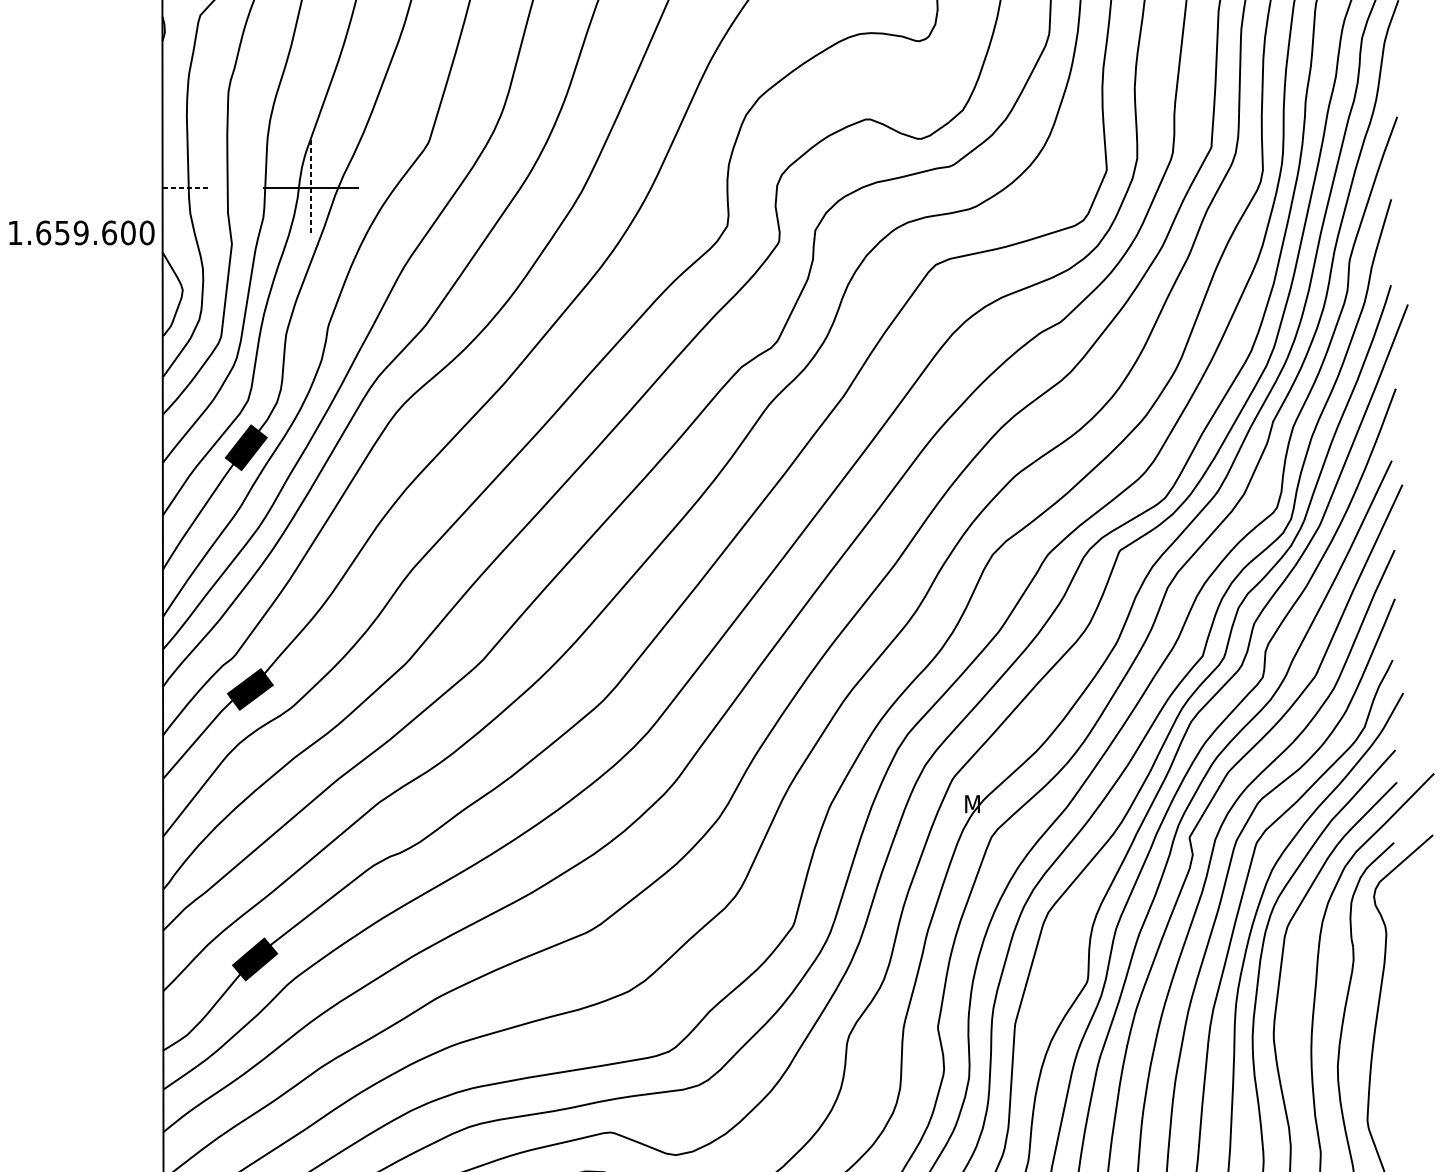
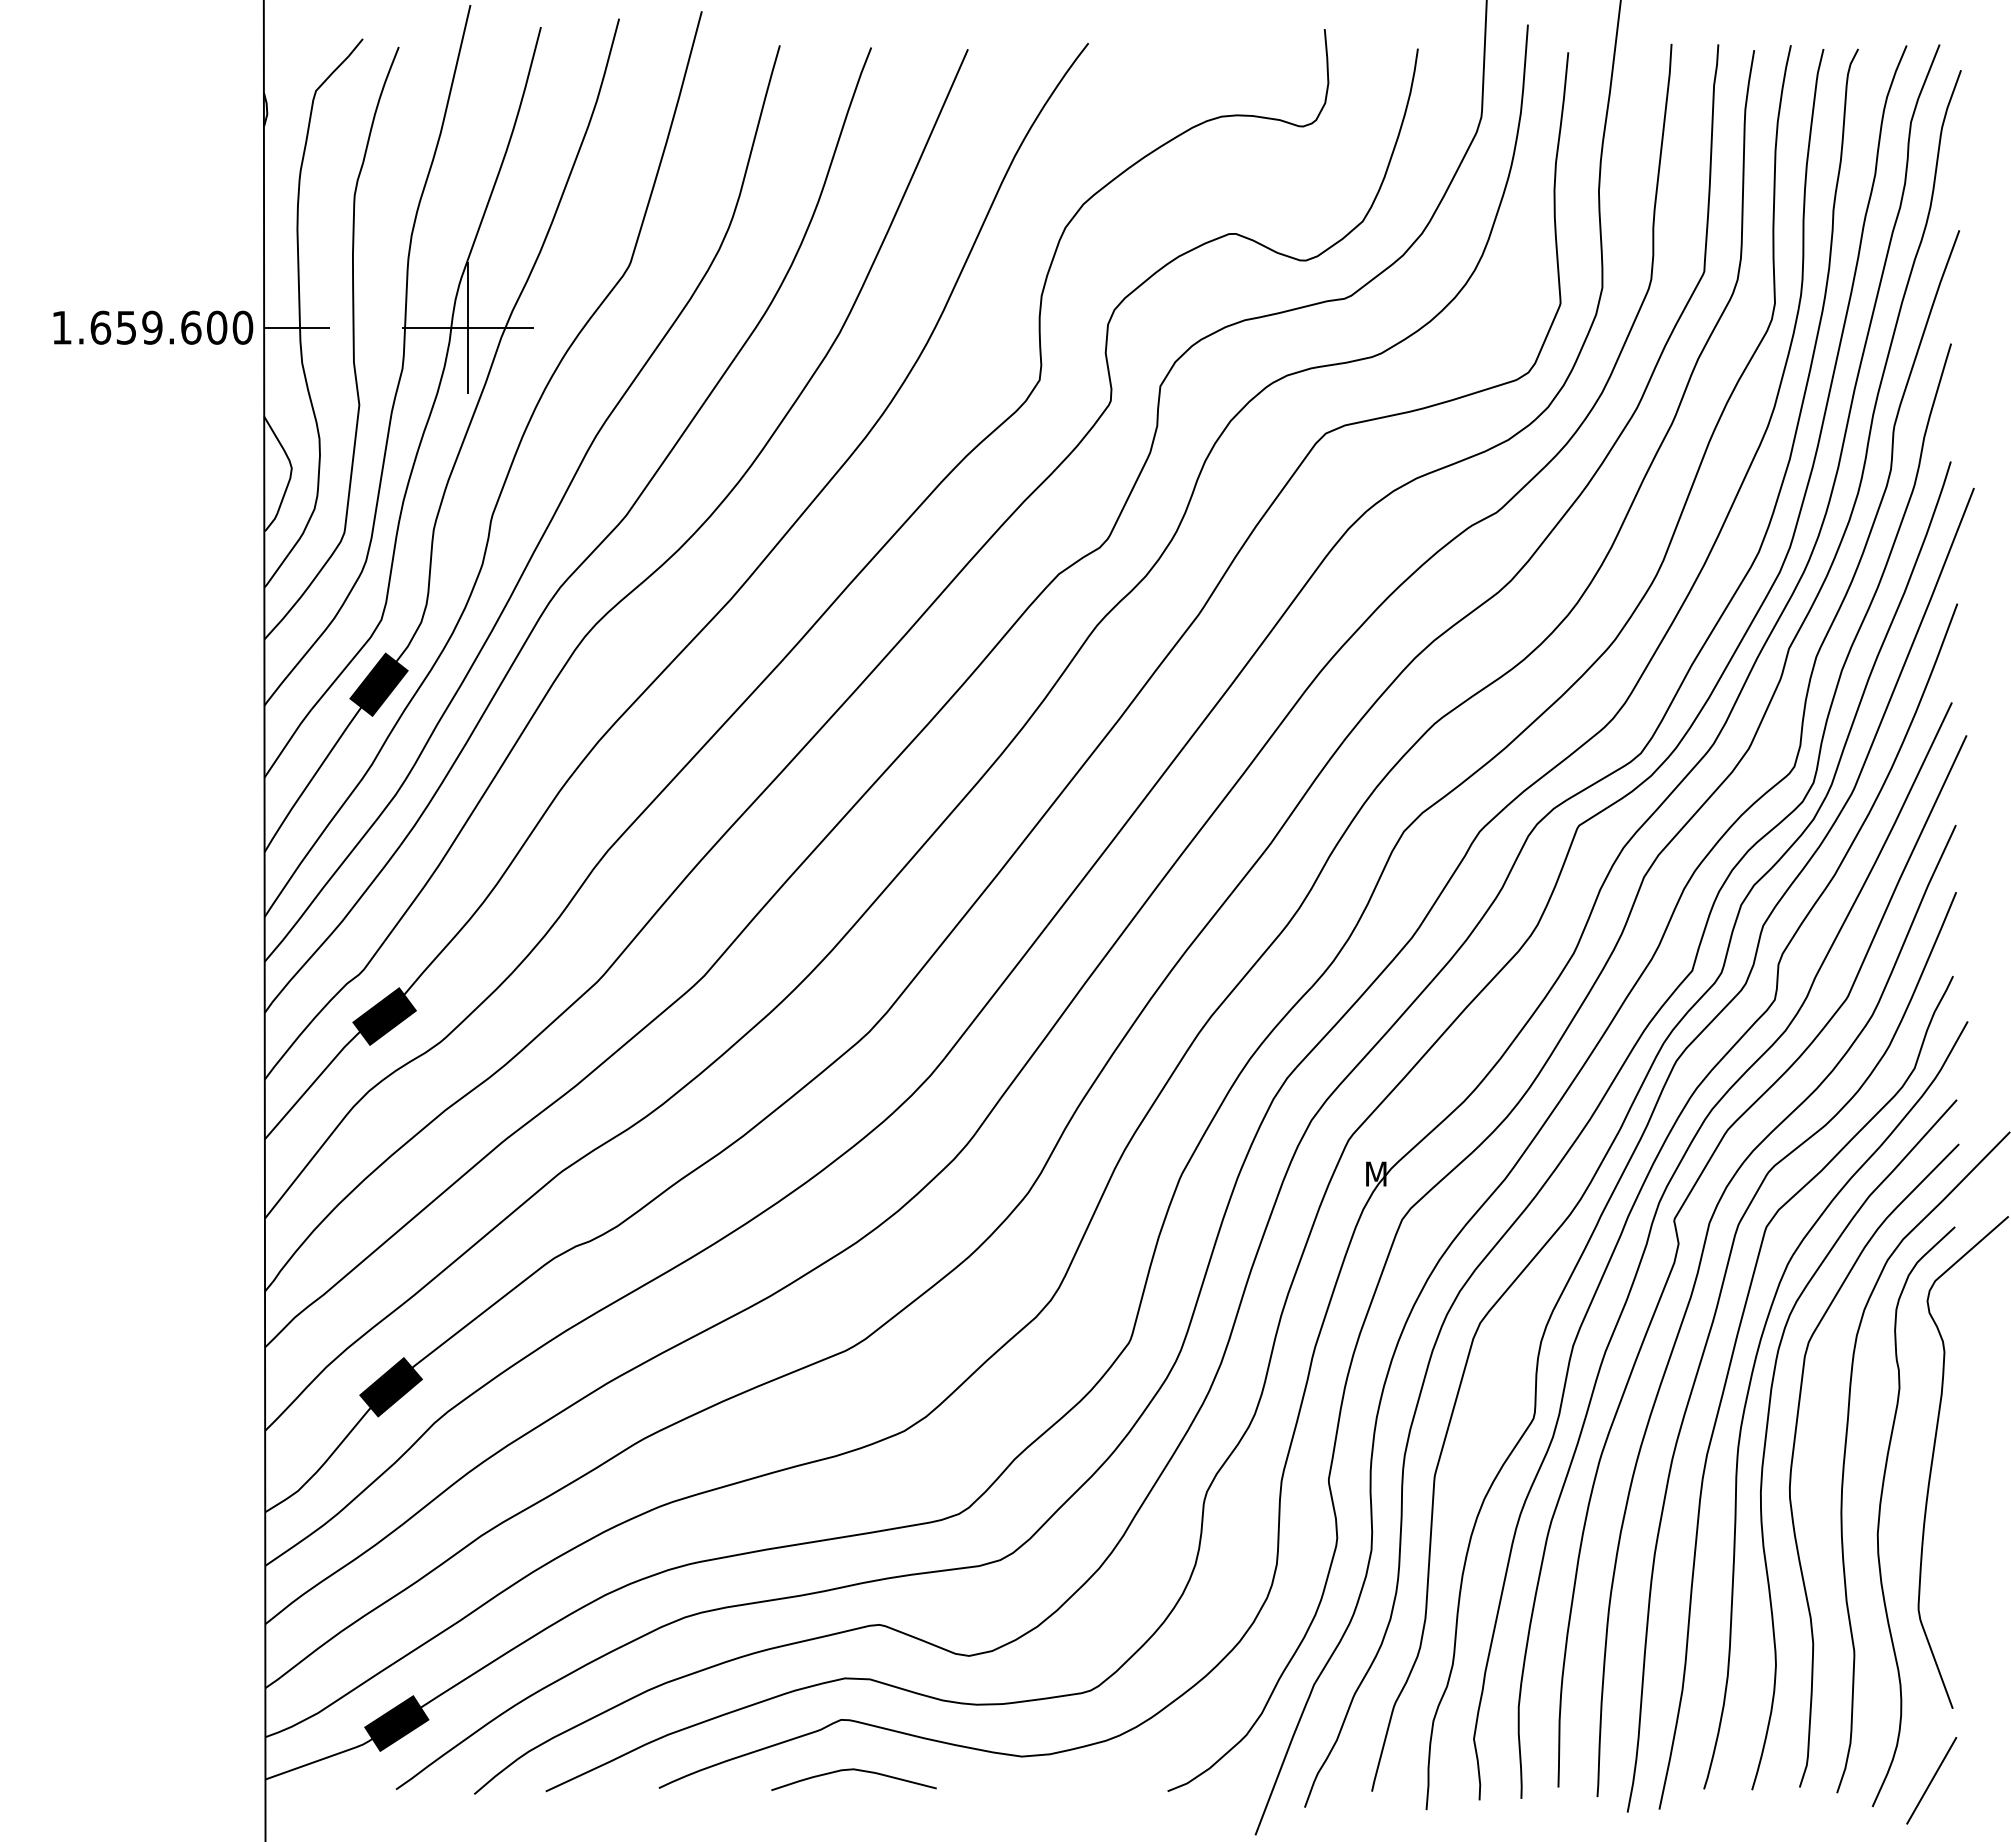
line: (186, 187) -> (297, 327), dashed -> solid
line: (310, 187) -> (467, 327), dashed -> solid
text: (82, 232) -> (153, 327), moved

